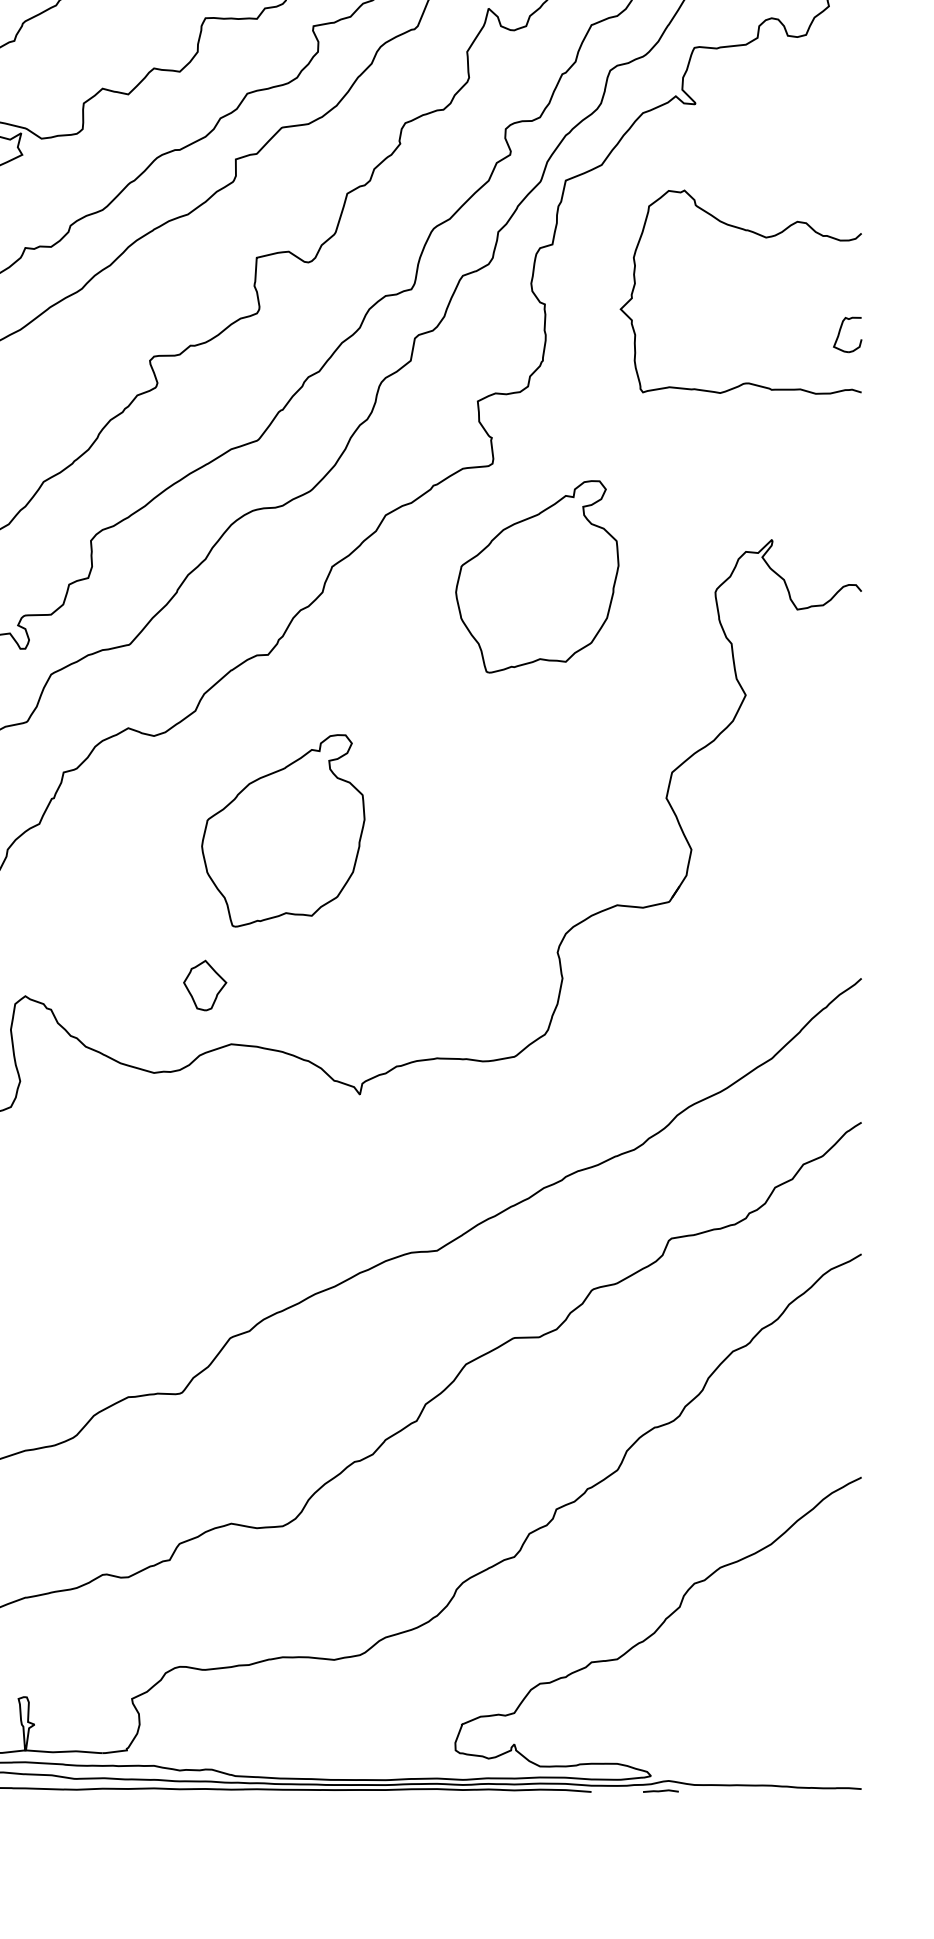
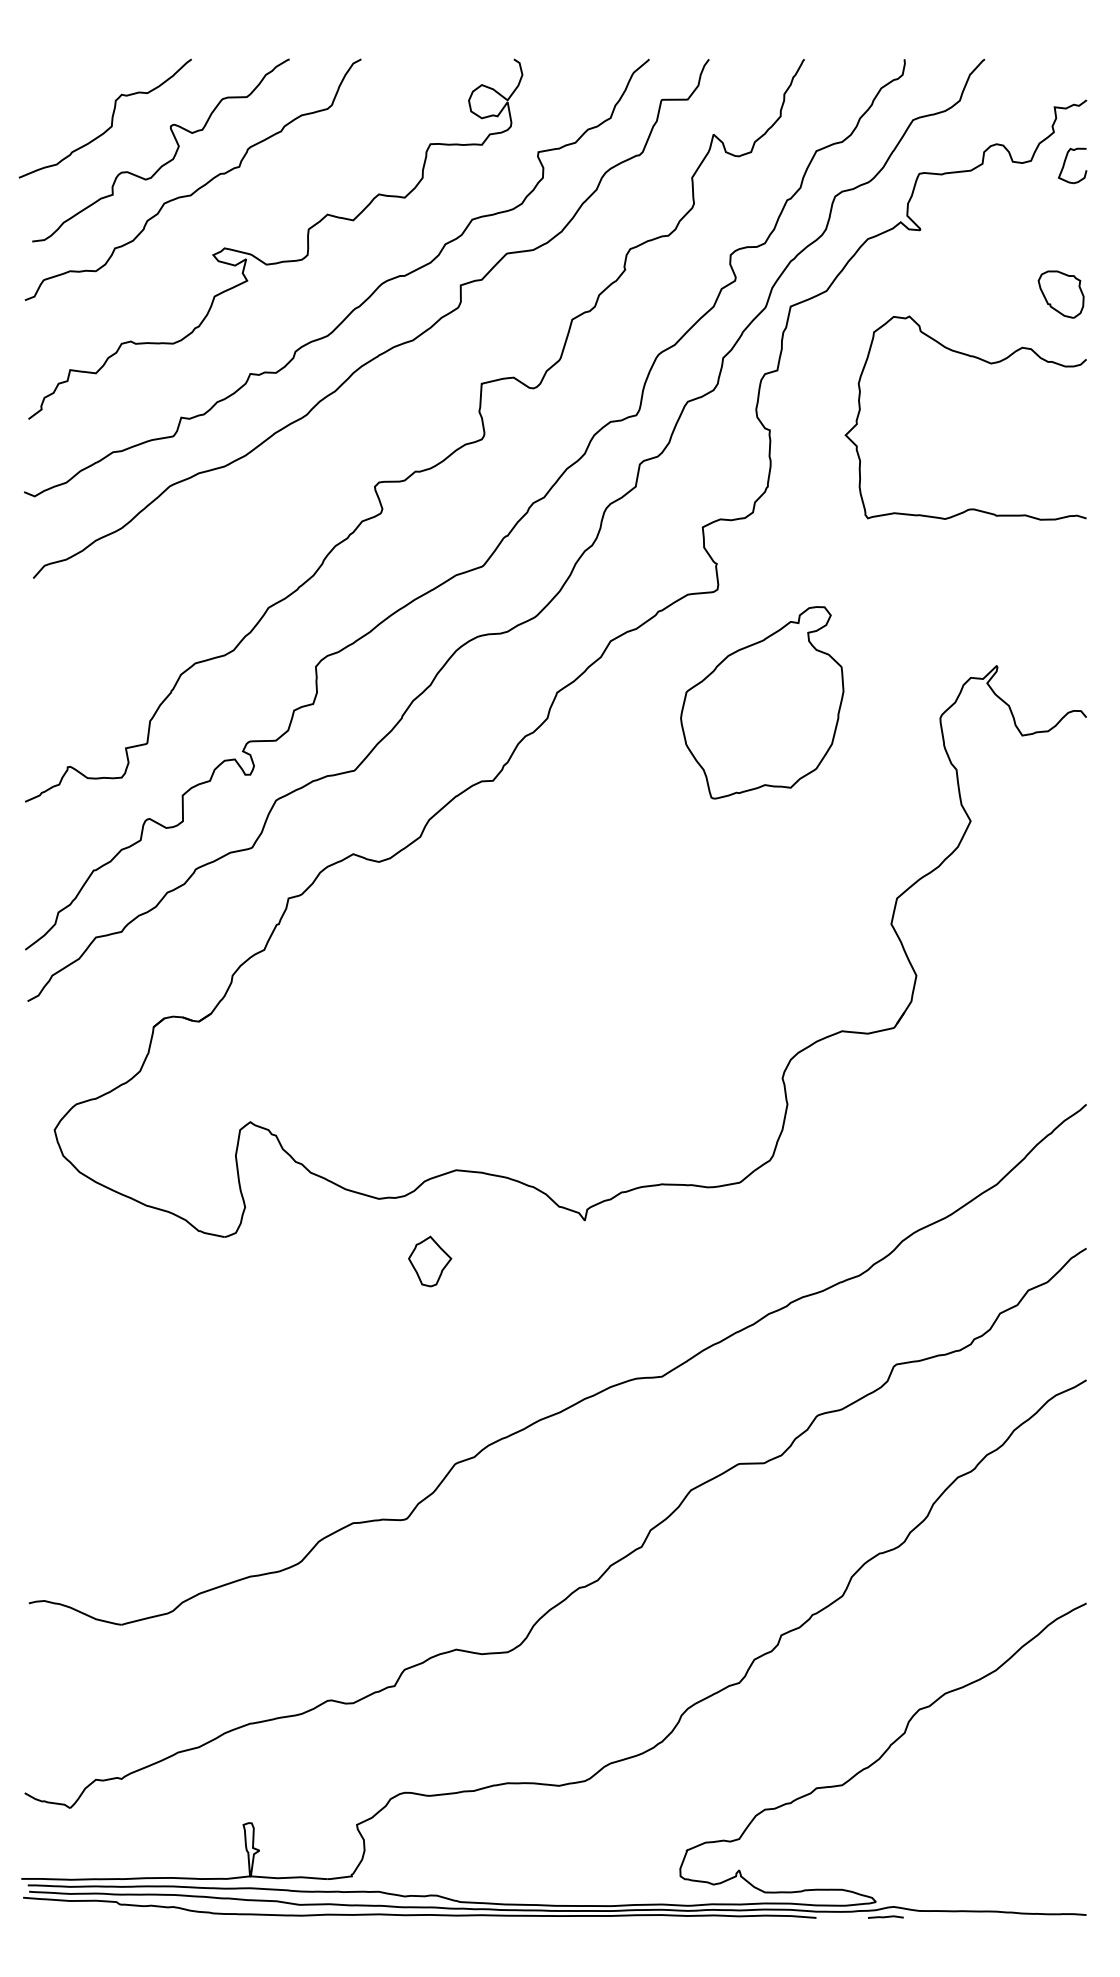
part: (835, 168) -> (1060, 294), added
part: (840, 332) -> (1065, 163), moved
part: (283, 830) -> (508, 956), removed
part: (205, 985) -> (430, 1261), moved

